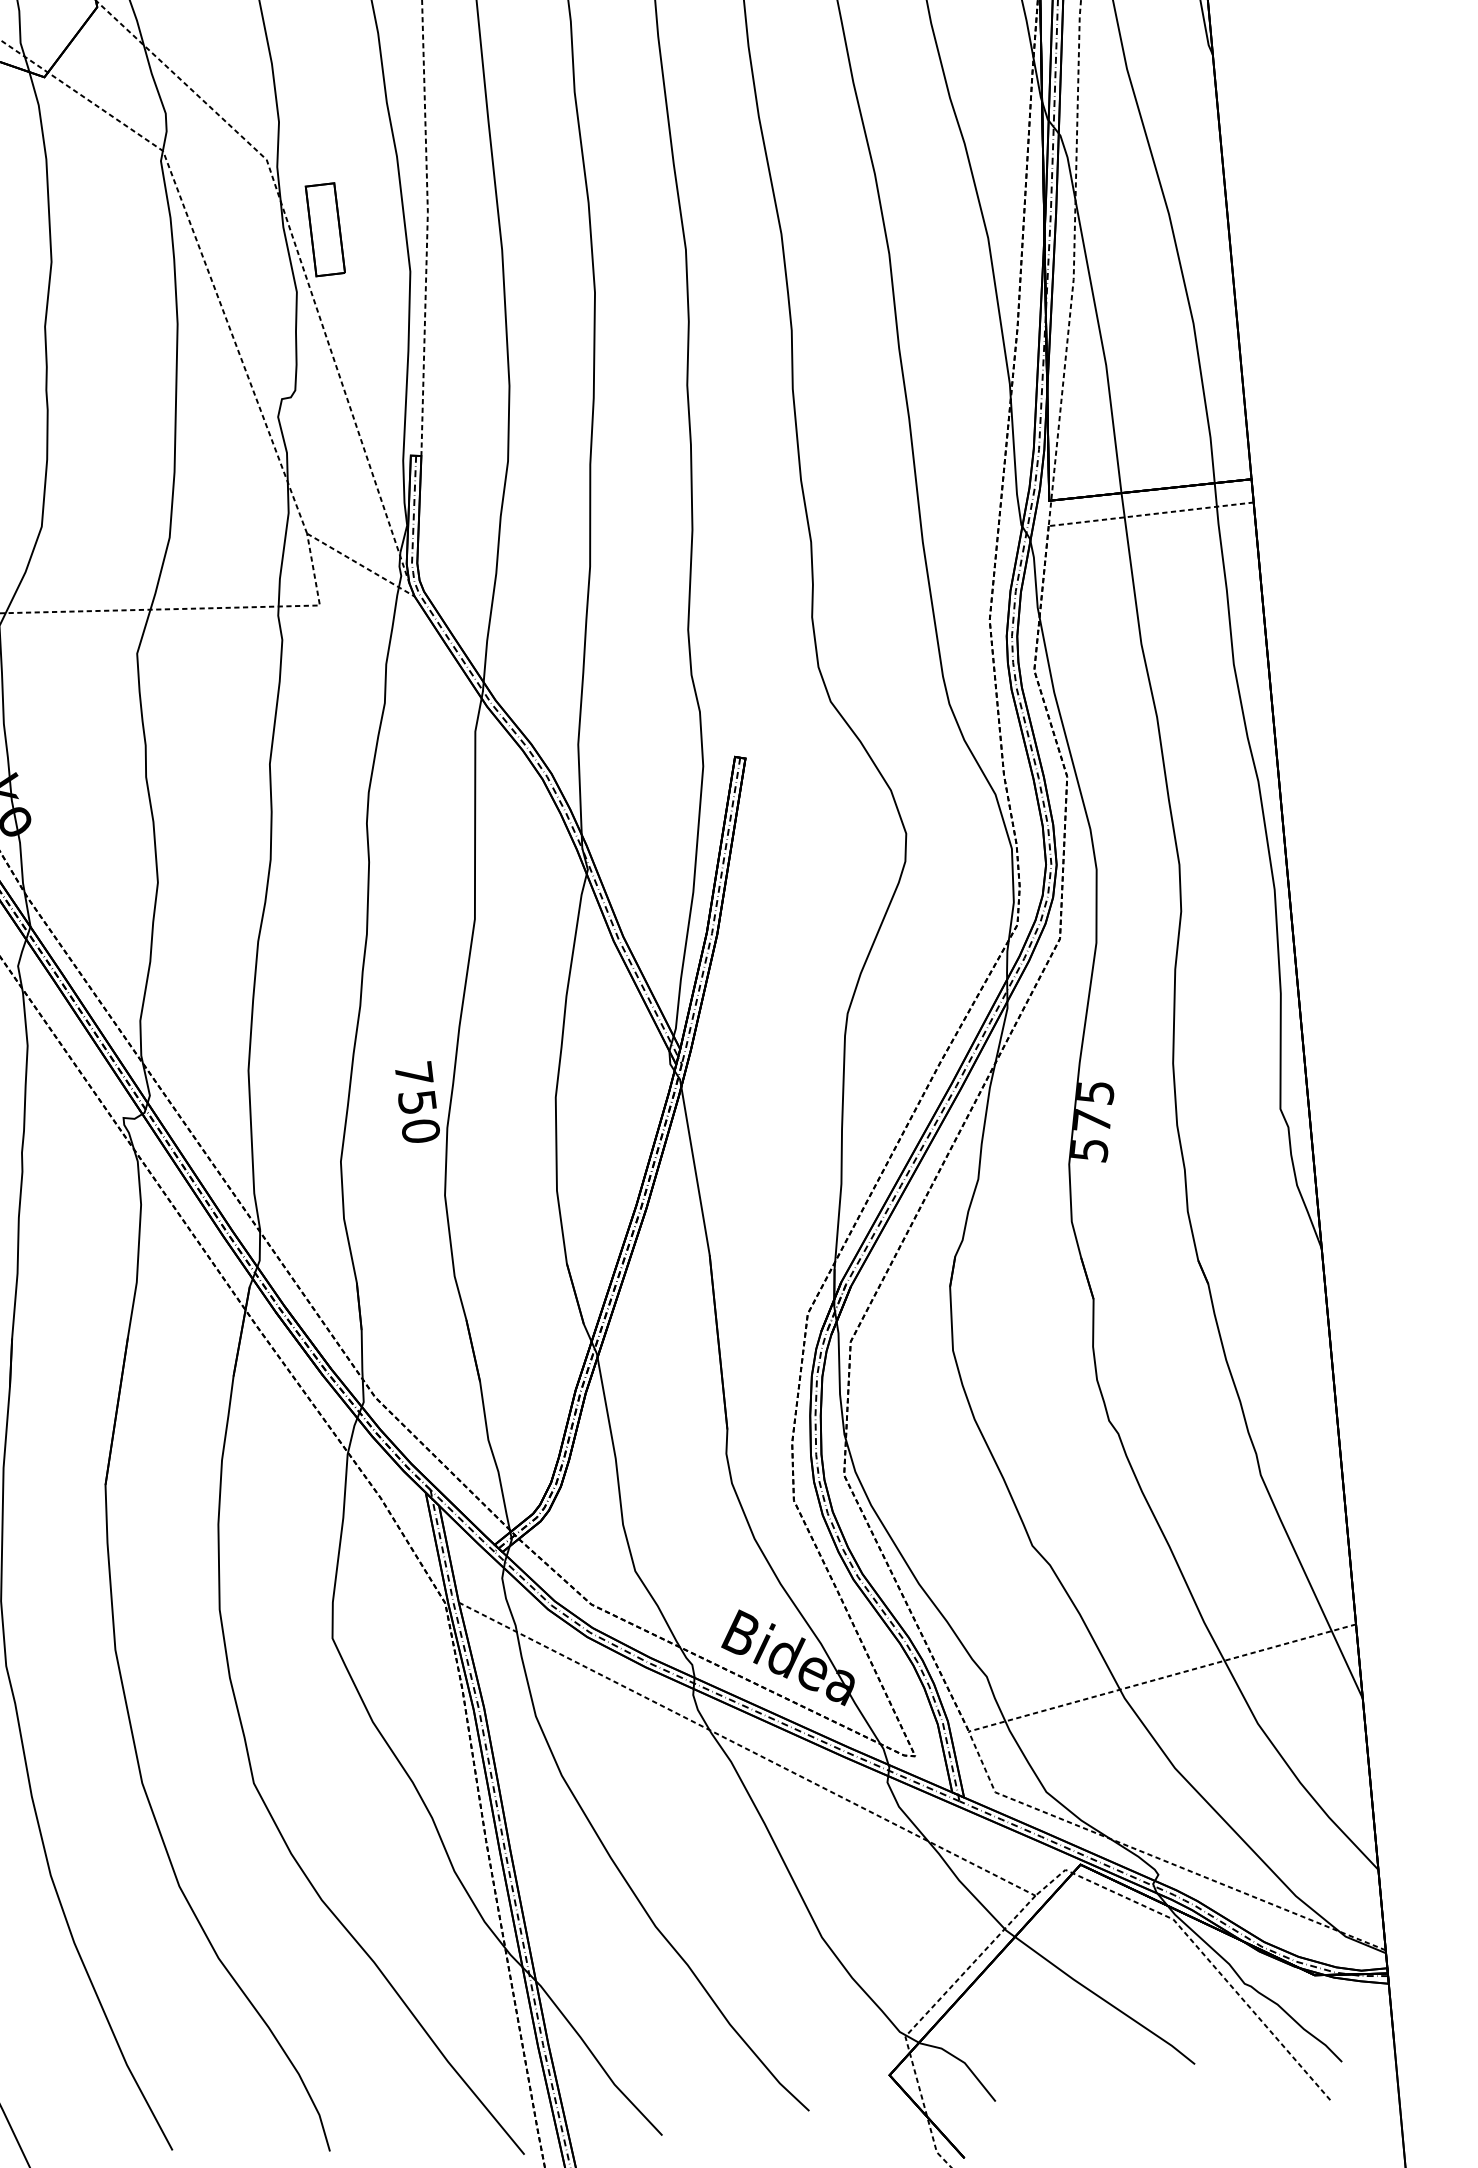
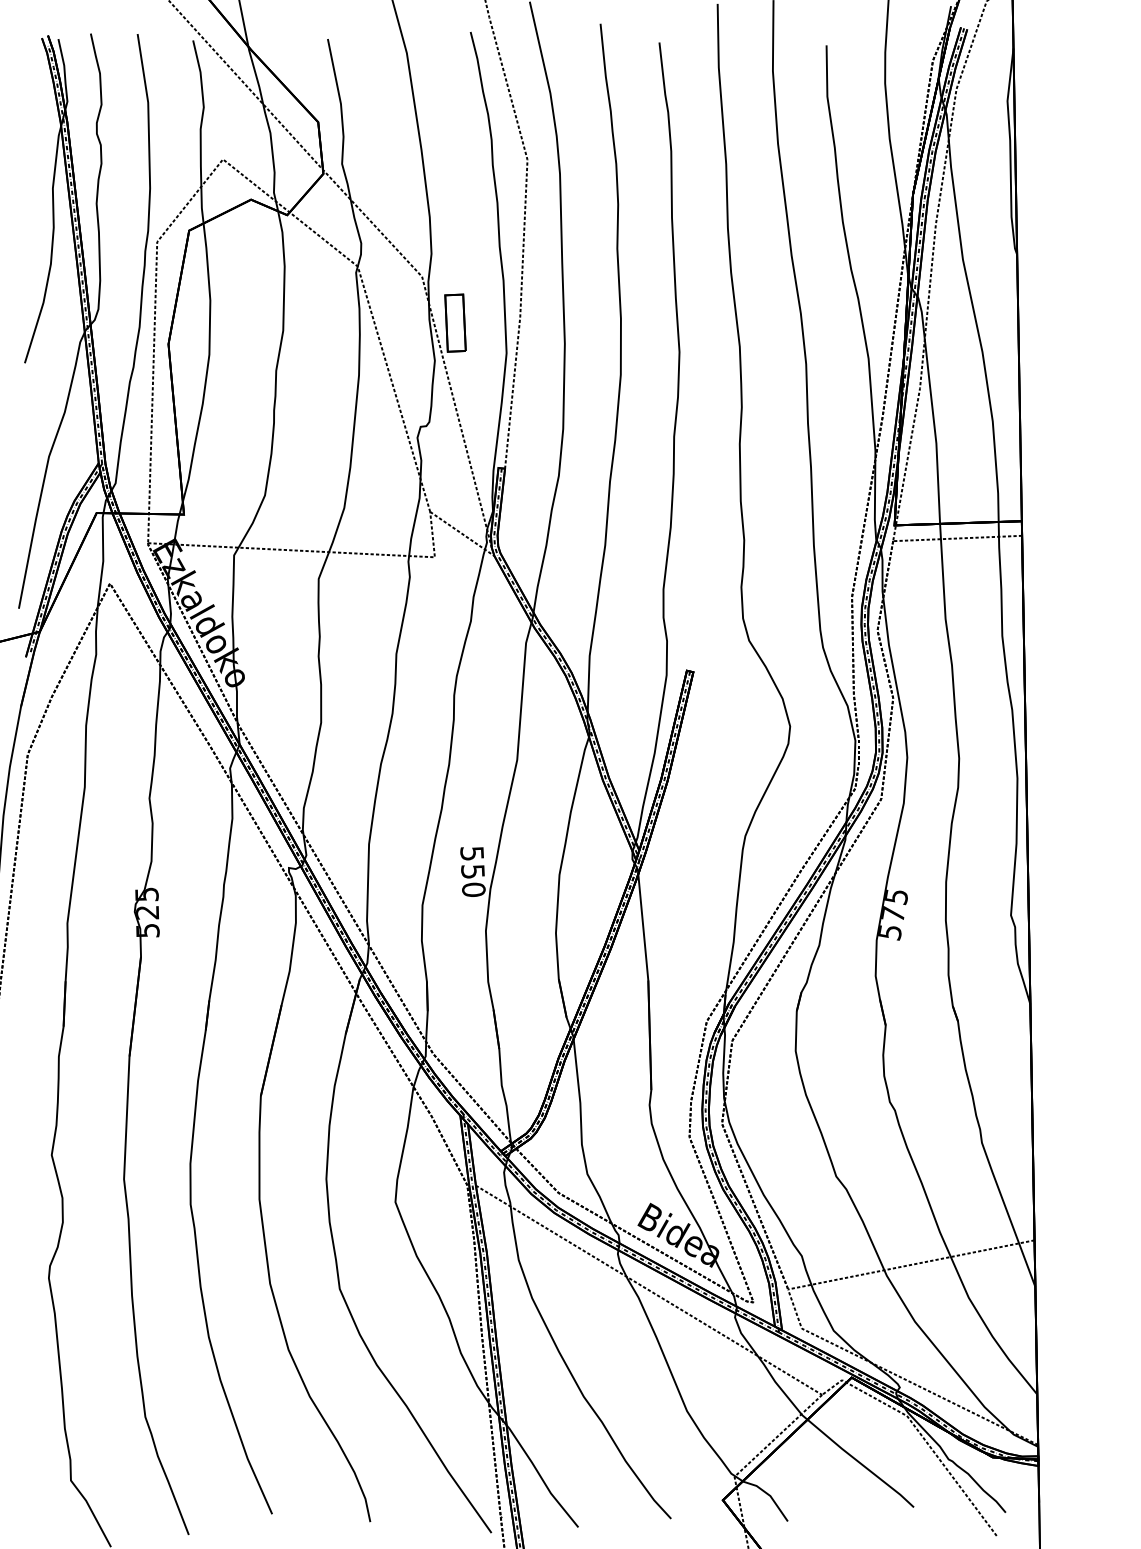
text: (412, 1073) -> (471, 853), 750 -> 550

